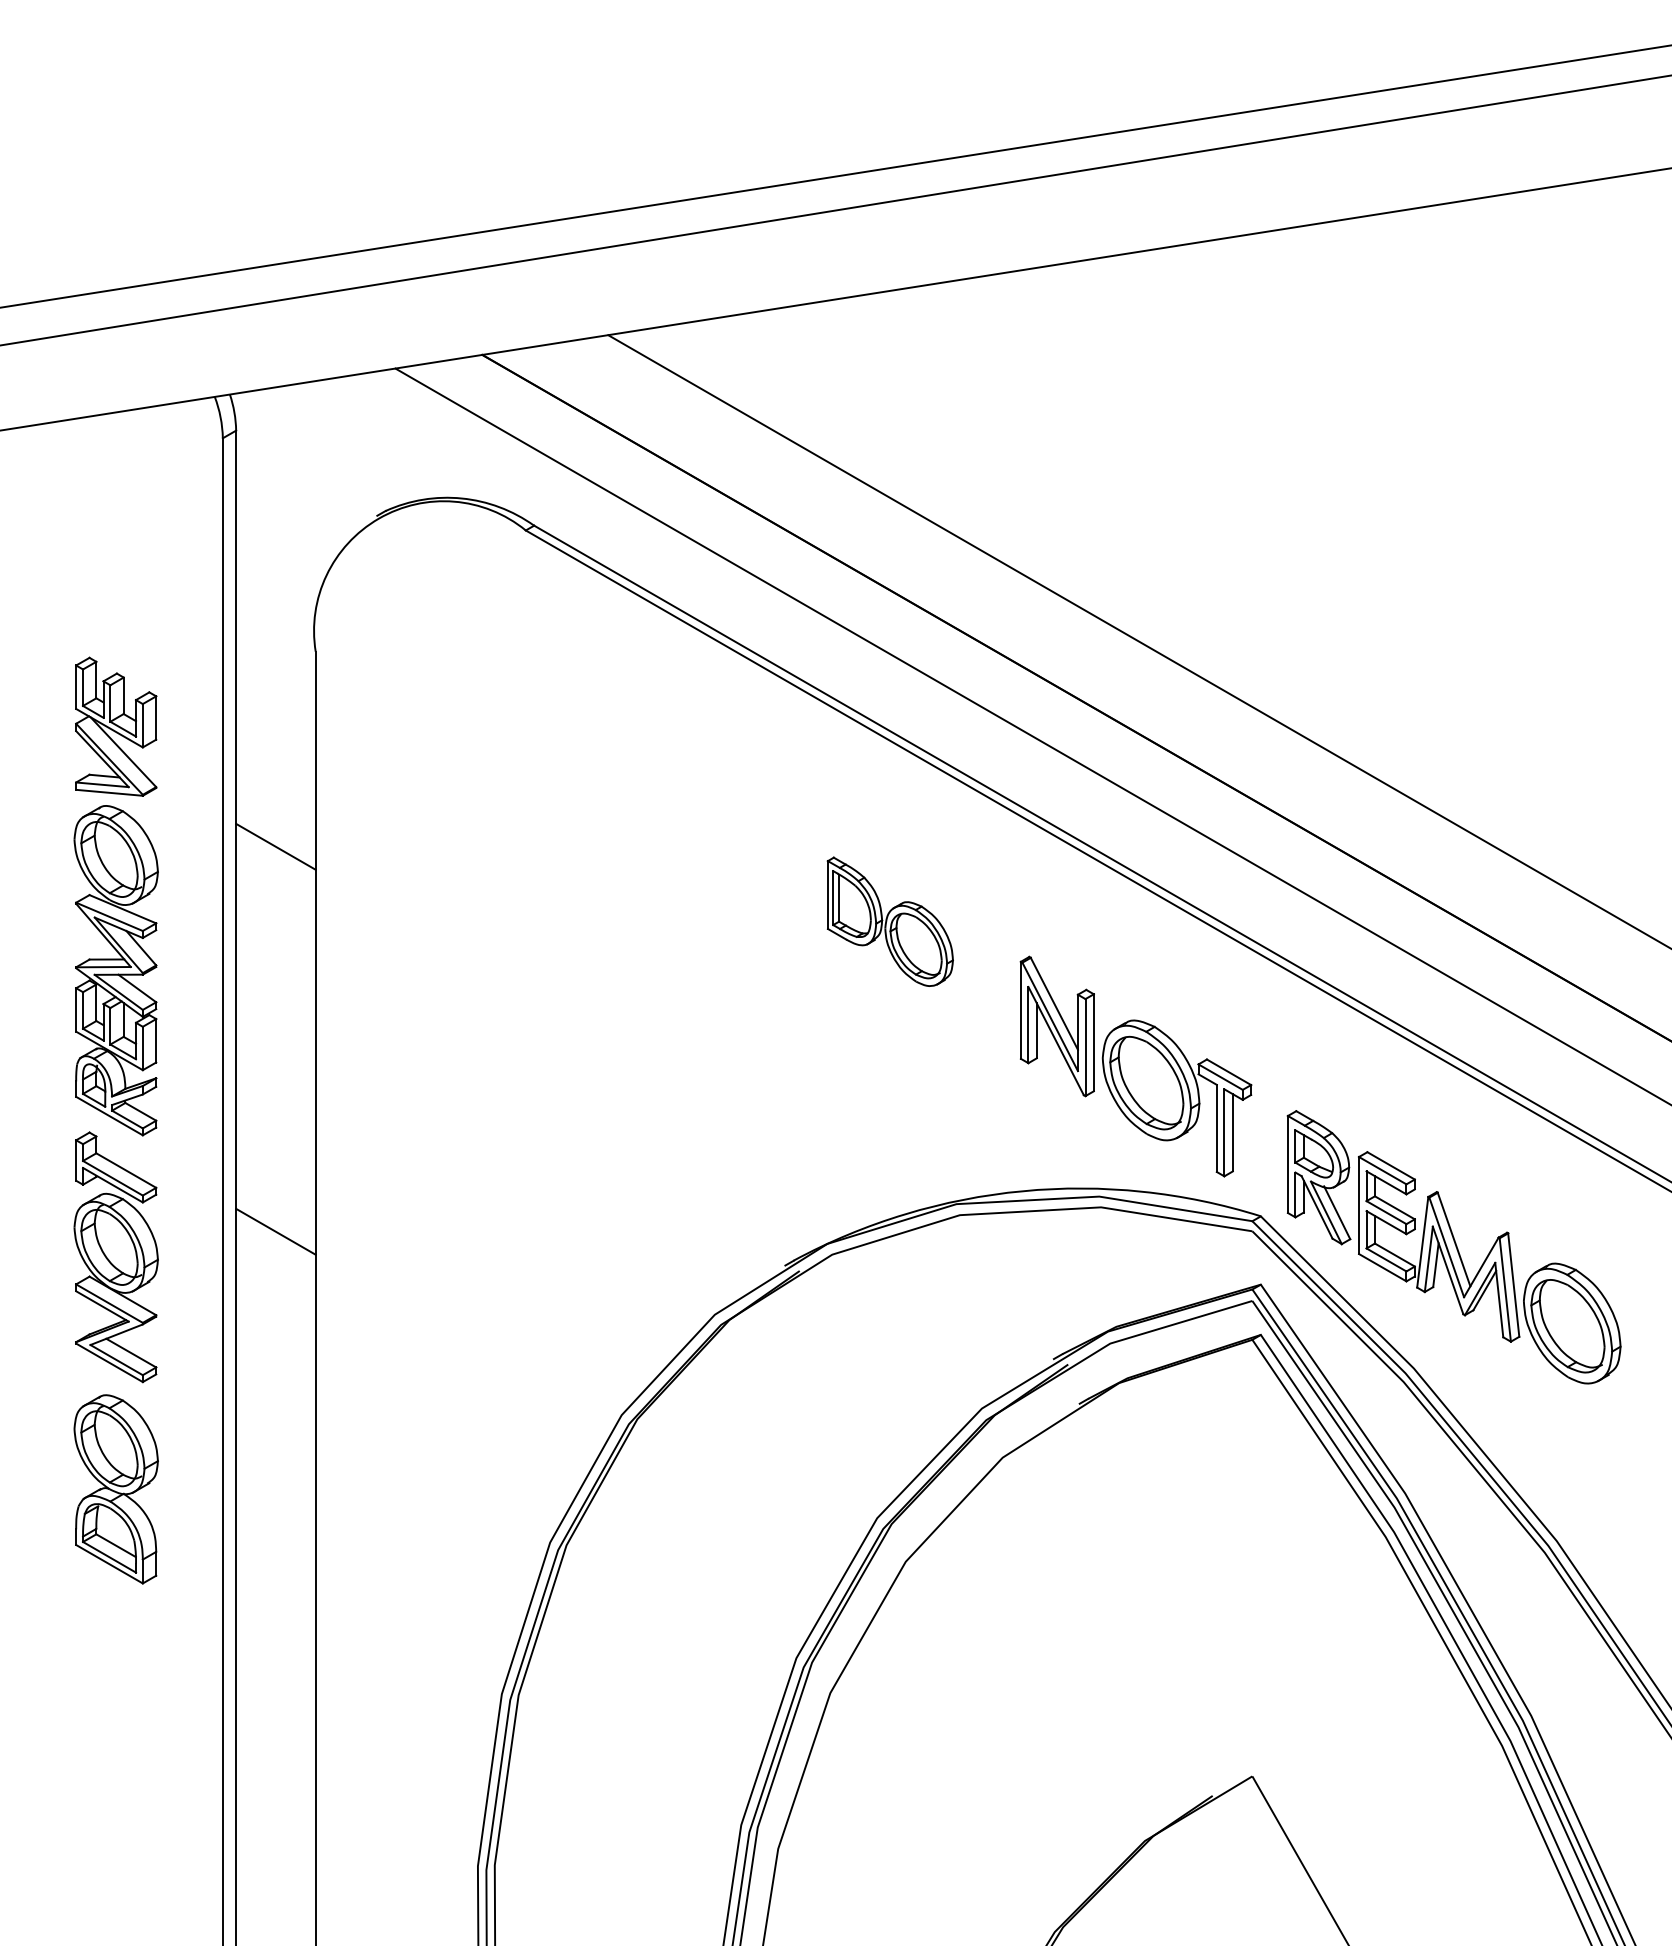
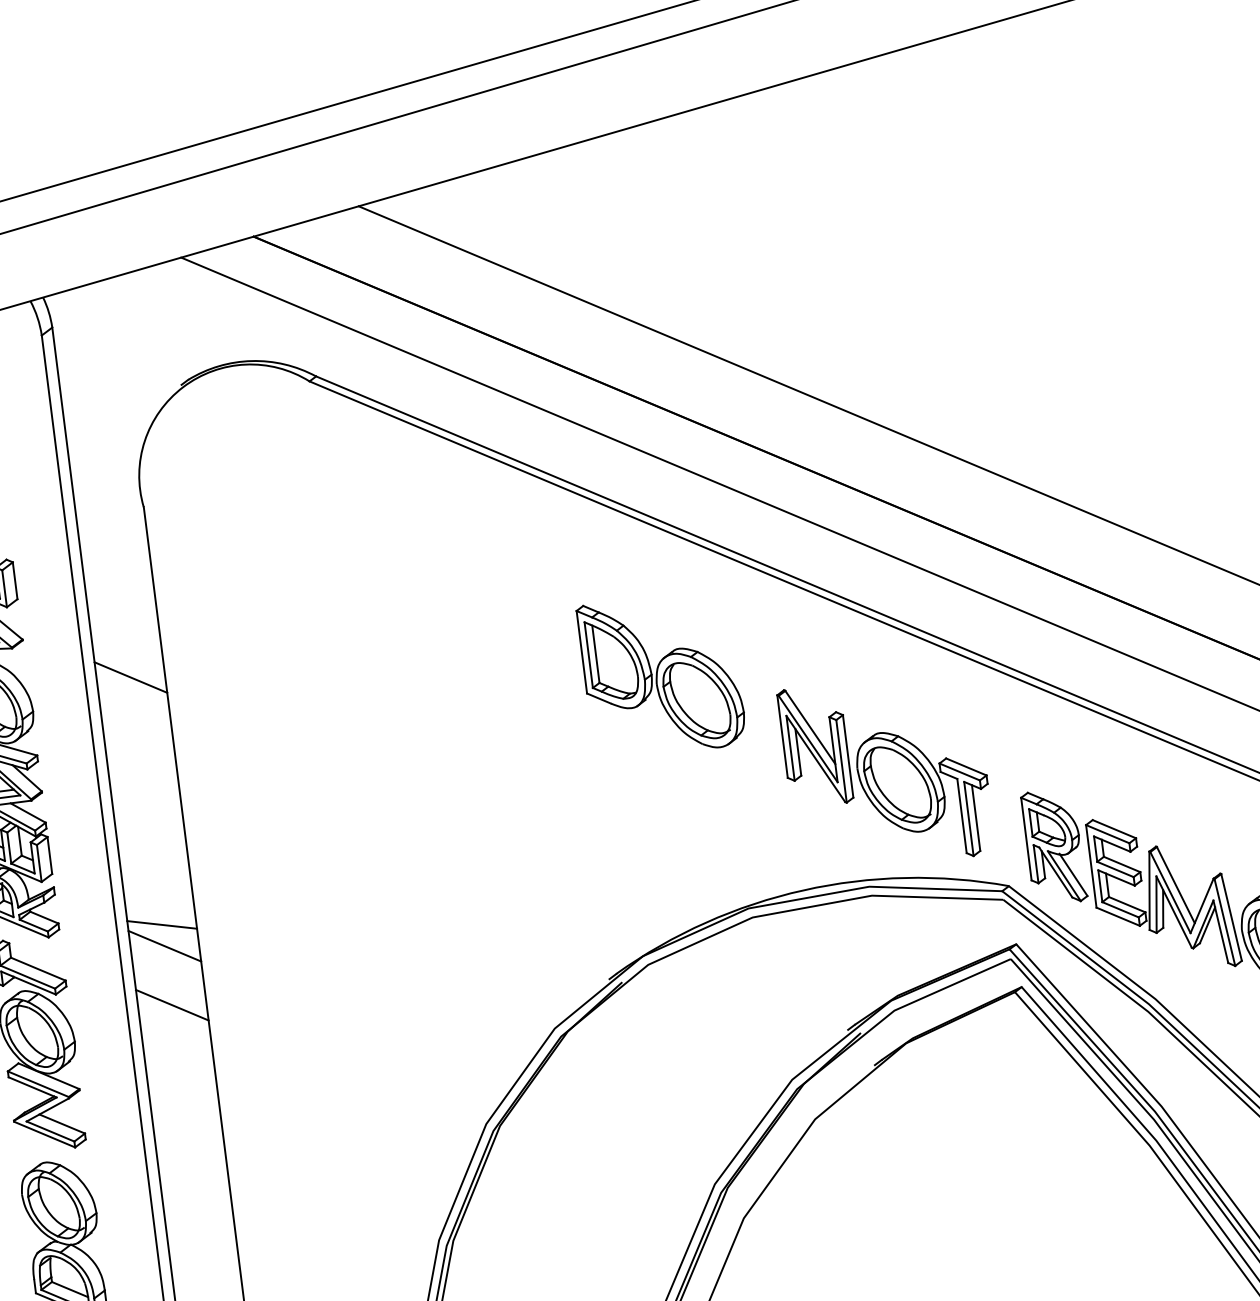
part: (890, 921) -> (662, 675), size x1.43
line: (275, 1137) -> (161, 924), added
line: (275, 1162) -> (164, 946), added

